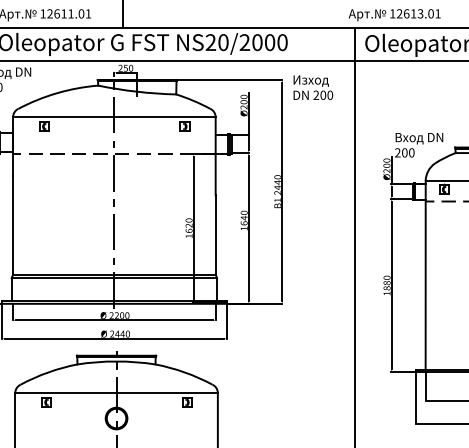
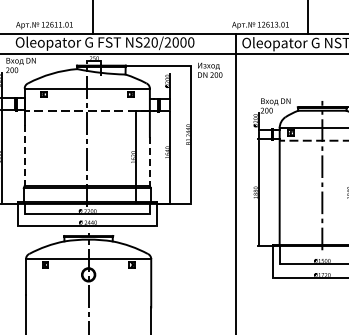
line: (12, 225) -> (24, 155), solid -> dashed
line: (215, 235) -> (149, 161), solid -> dashed

